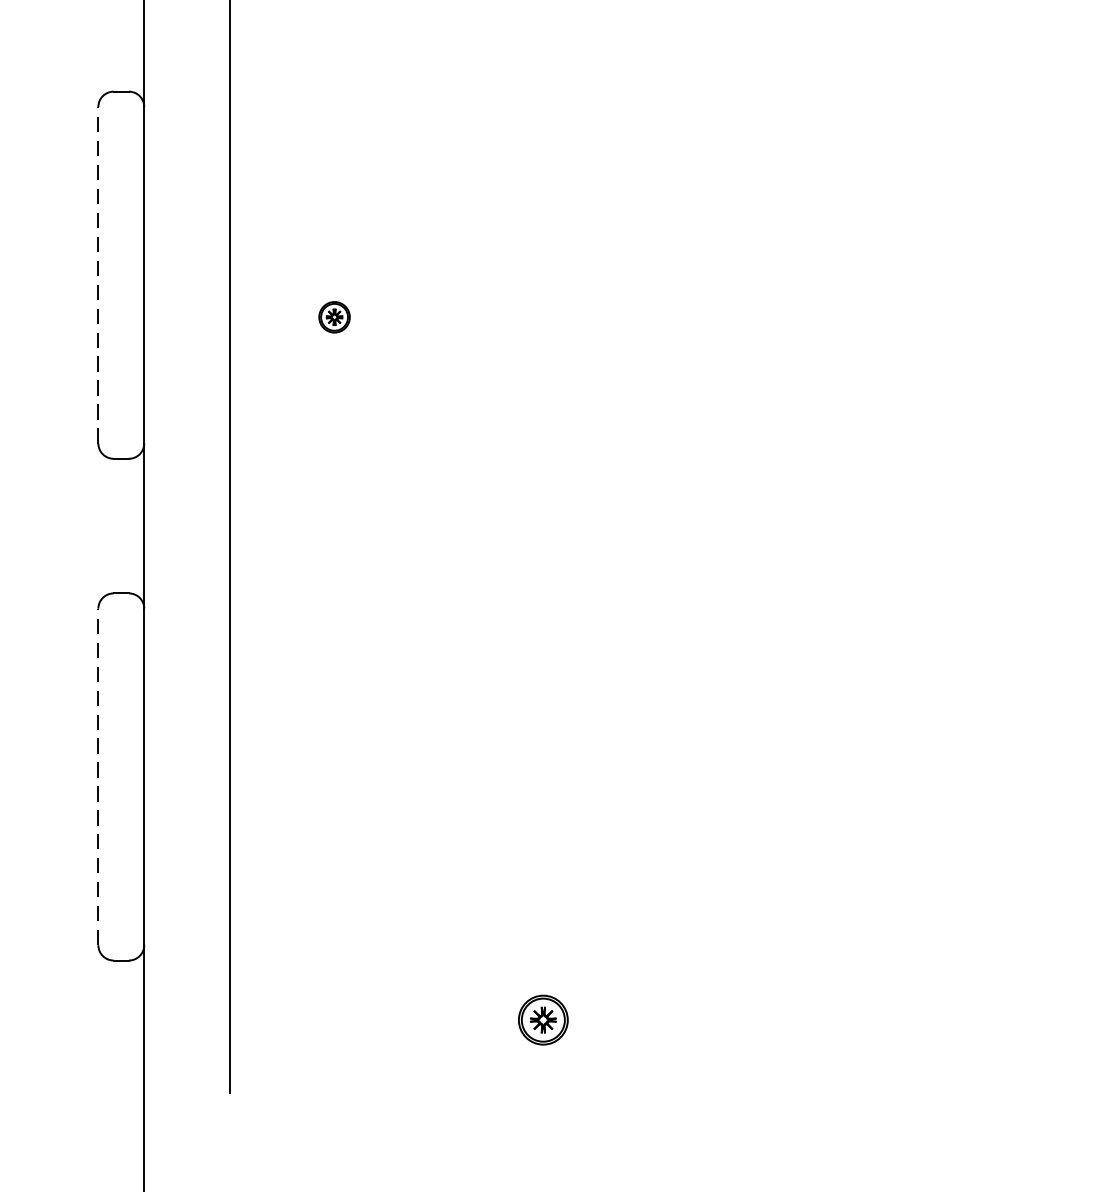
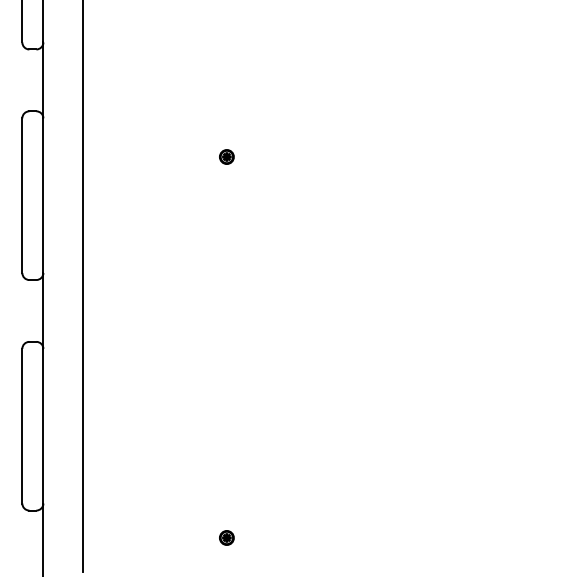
line: (98, 274) -> (22, 195), dashed -> solid
part: (333, 316) -> (226, 156), moved
line: (98, 775) -> (22, 425), dashed -> solid
part: (542, 1019) -> (226, 537), size x0.62

